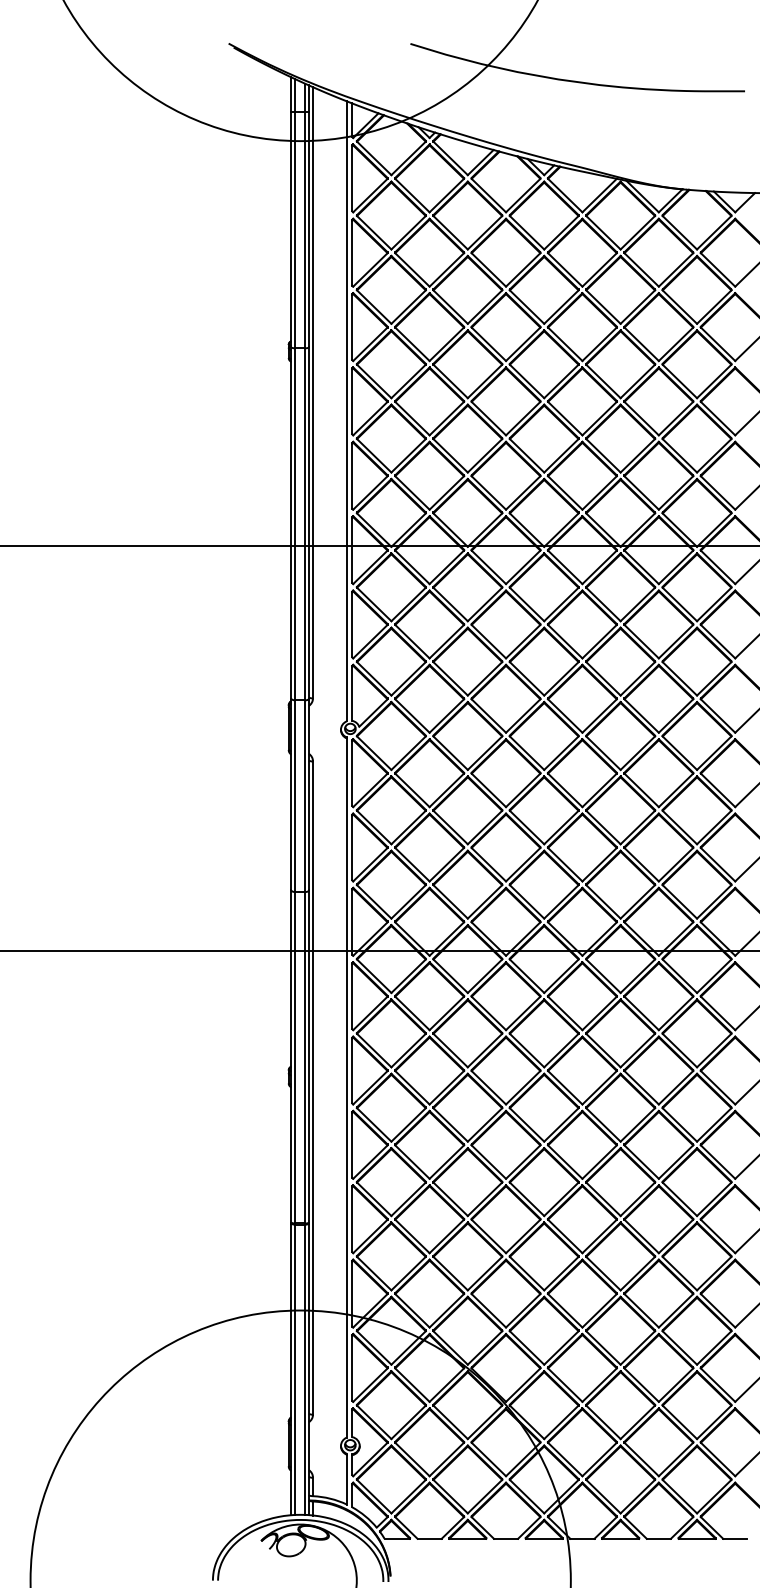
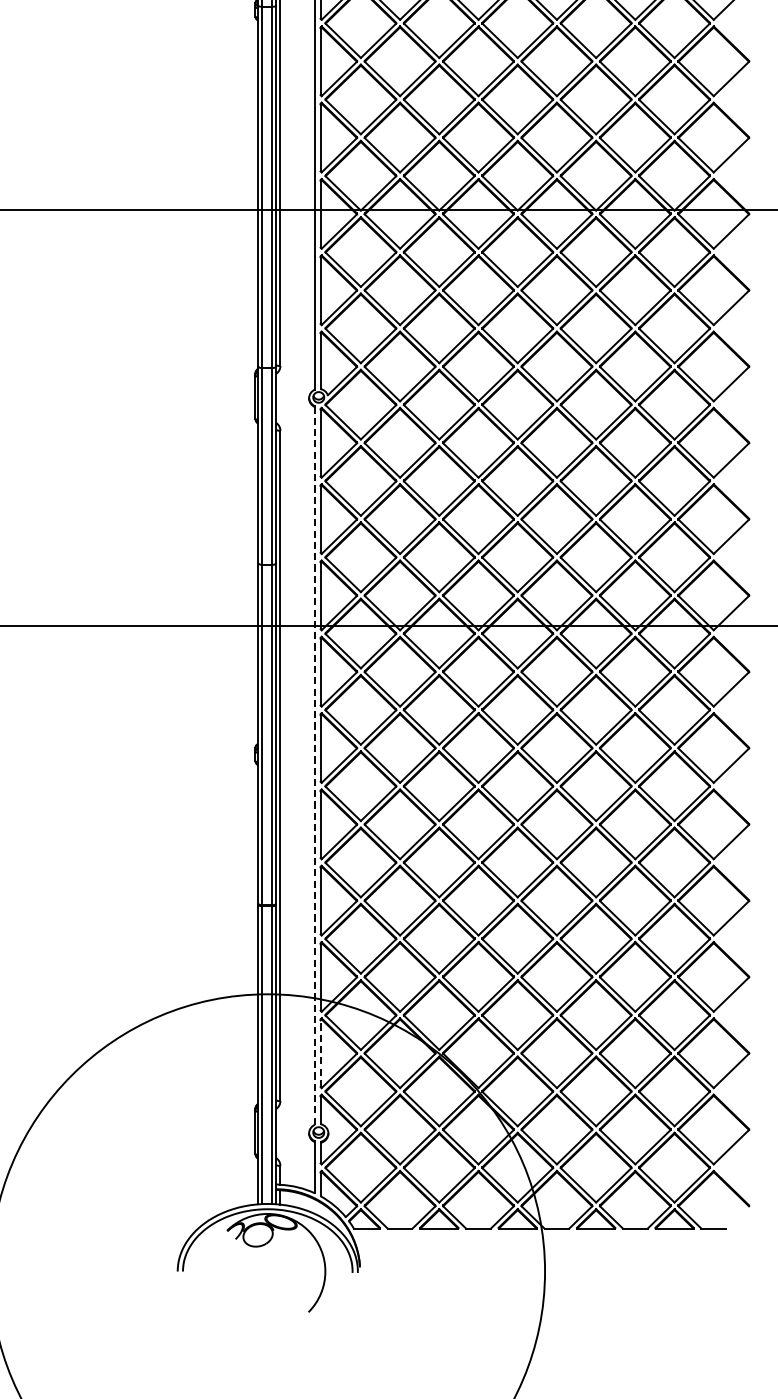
line: (346, 1088) -> (314, 766), solid -> dashed
line: (352, 1367) -> (320, 1052), solid -> dashed

